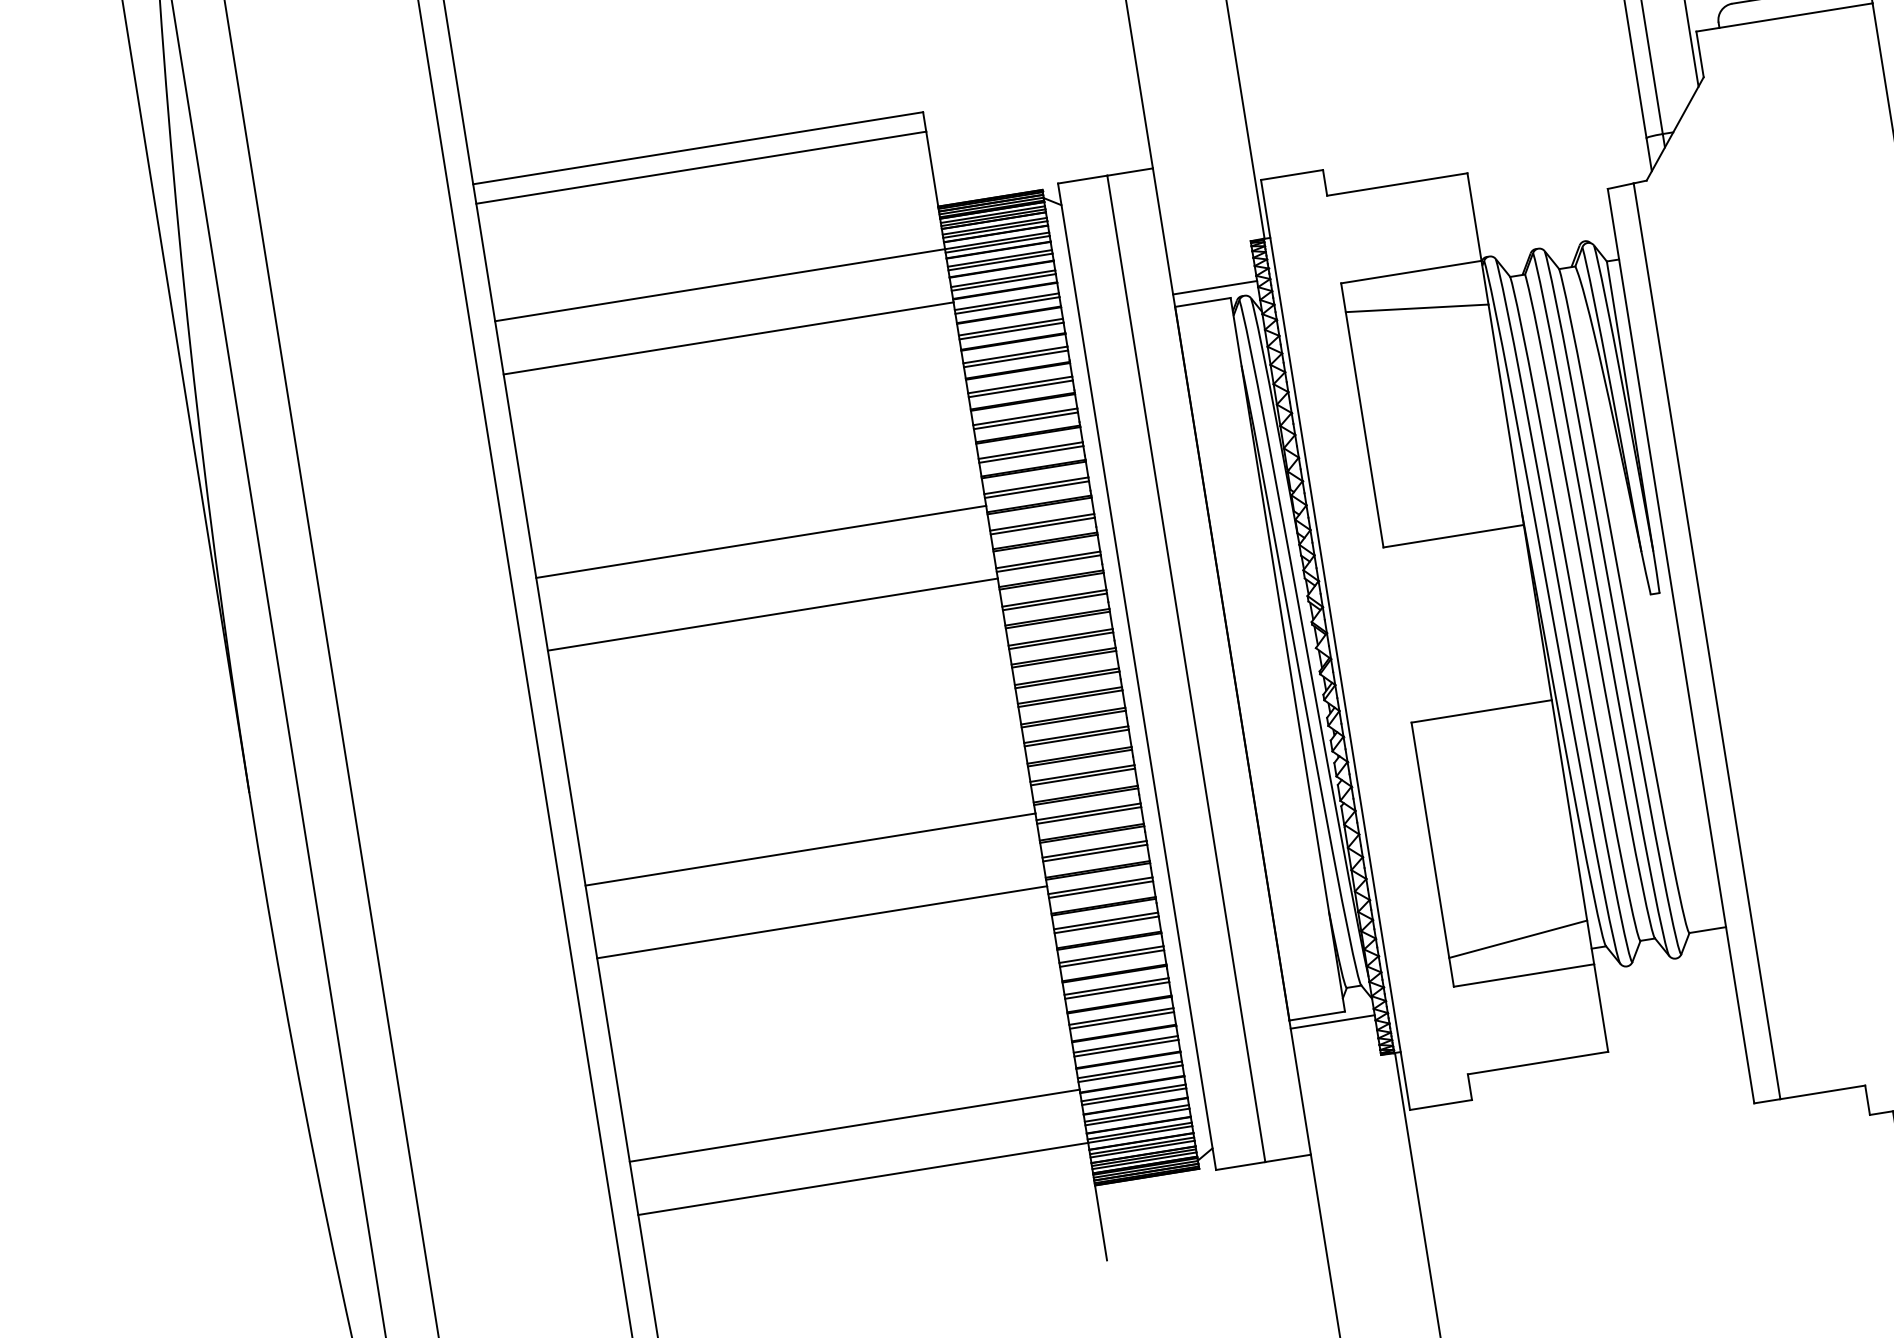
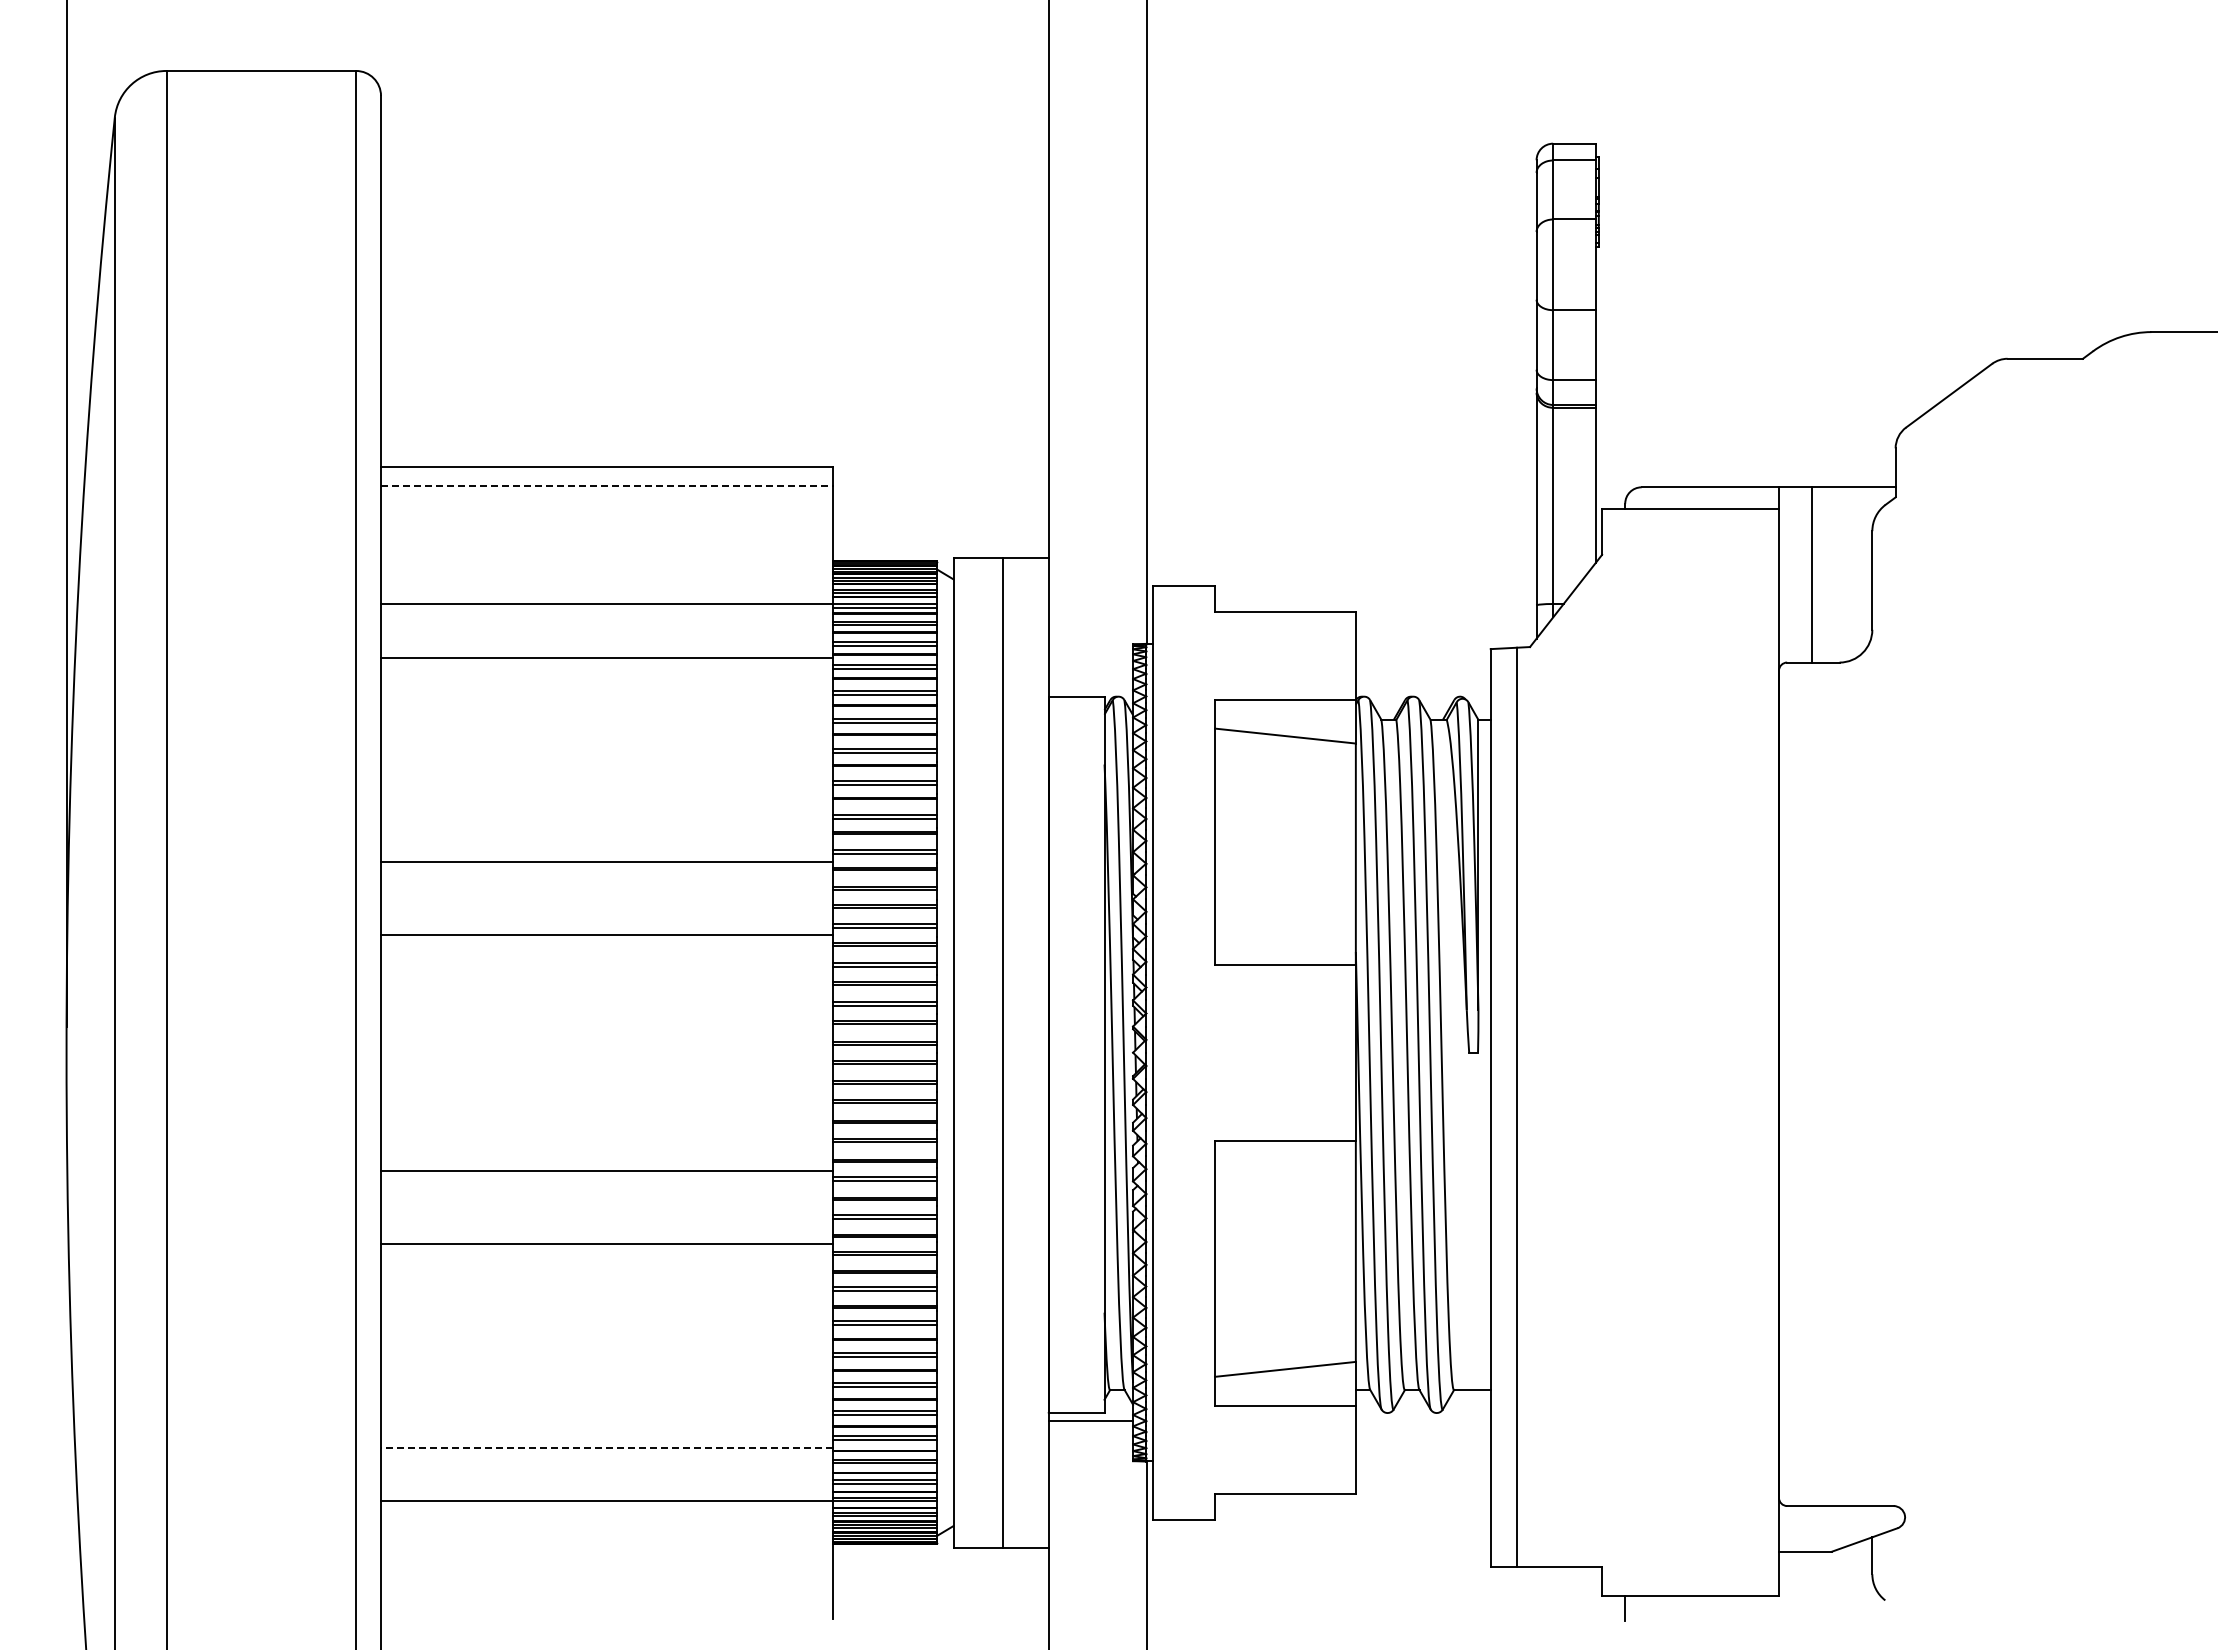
line: (700, 168) -> (606, 486), solid -> dashed
line: (1214, 288) -> (1090, 684), removed
line: (854, 1125) -> (606, 1447), solid -> dashed

